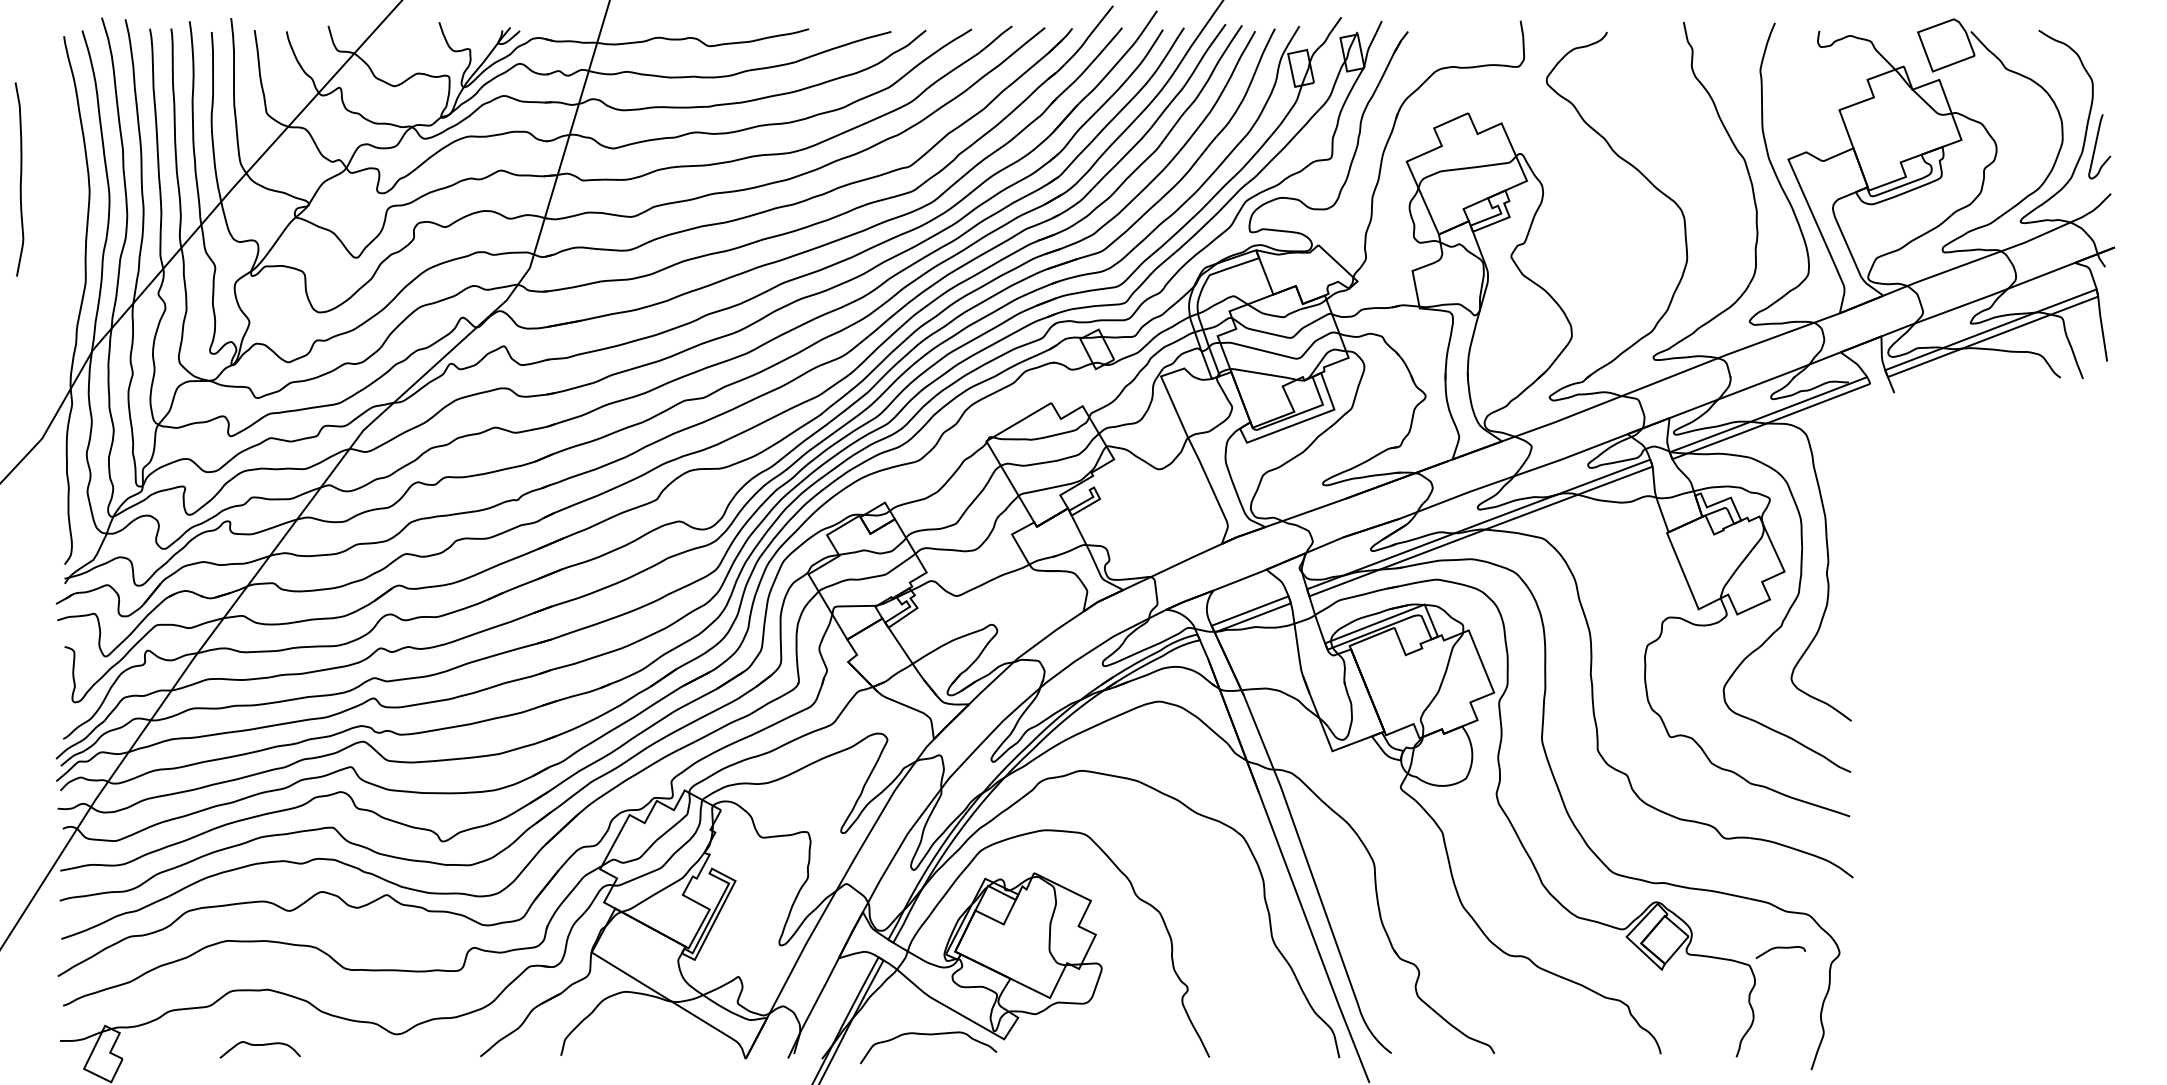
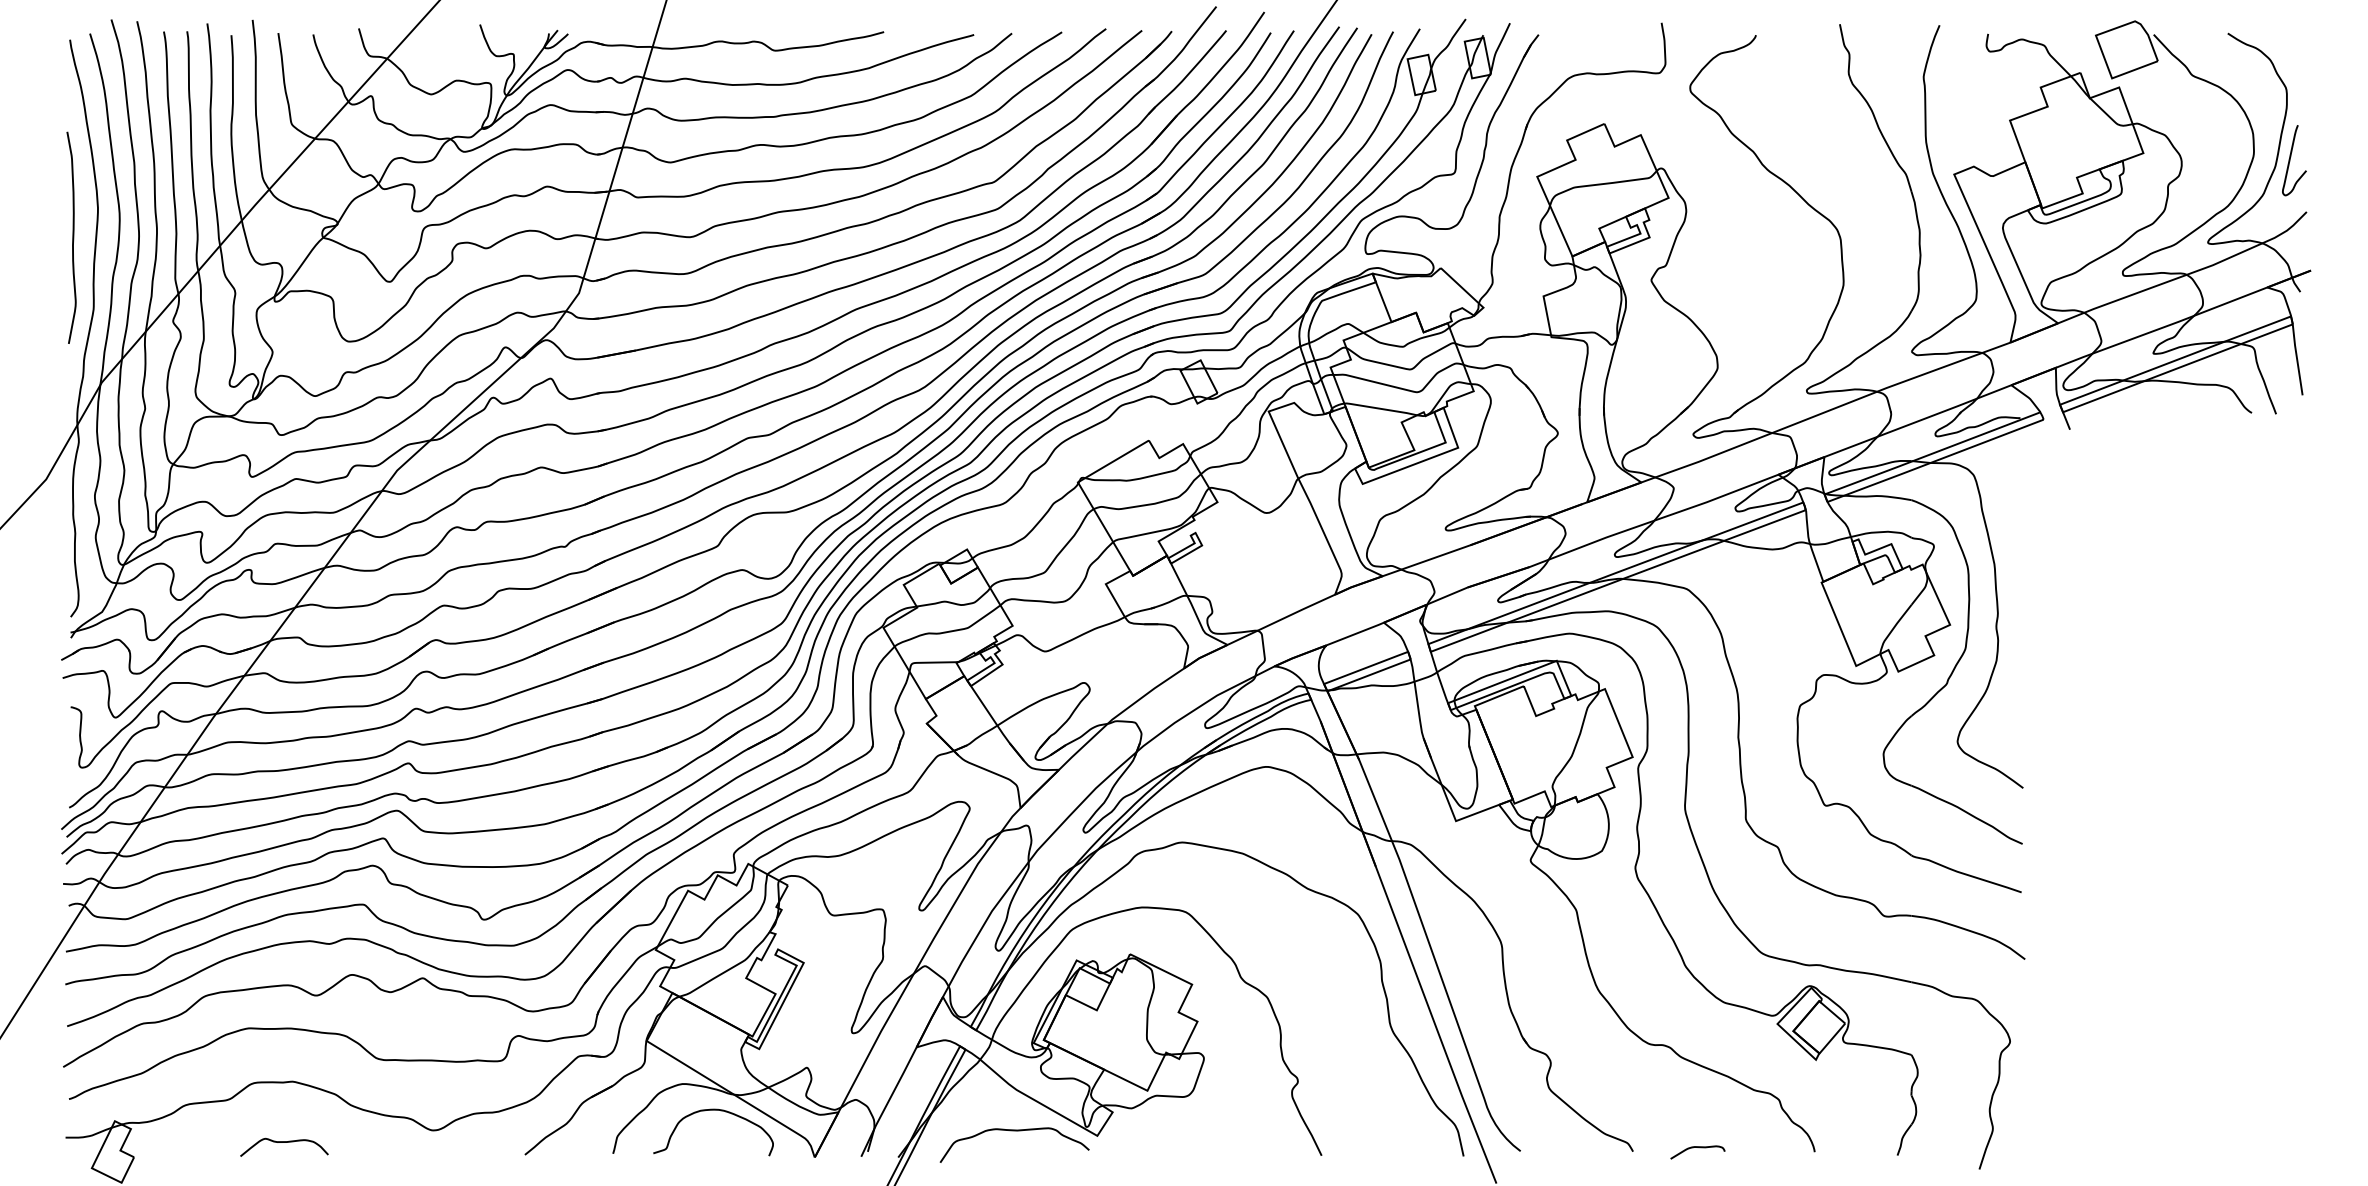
curve: (20, 179) -> (72, 237), moved
curve: (1780, 948) -> (1697, 1148), moved
curve: (652, 1016) -> (713, 1110), added

